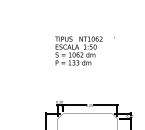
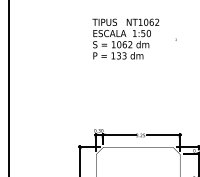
text: (78, 50) -> (125, 38), moved

